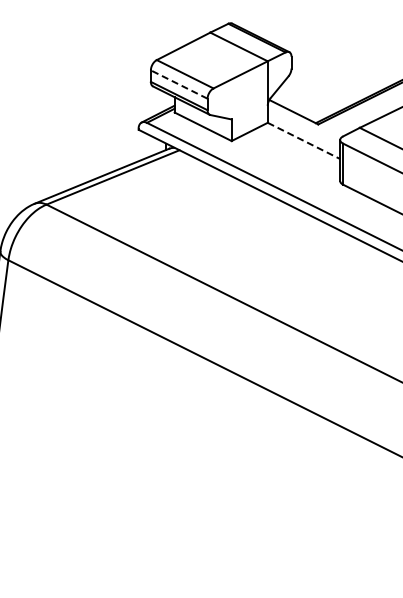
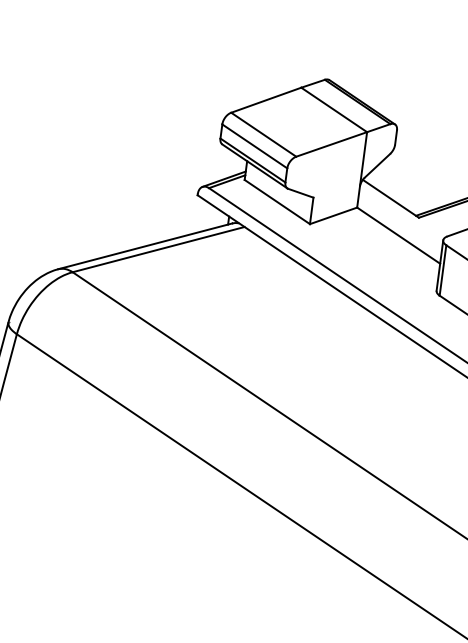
line: (179, 84) -> (255, 146), dashed -> solid
line: (304, 141) -> (399, 236), dashed -> solid

